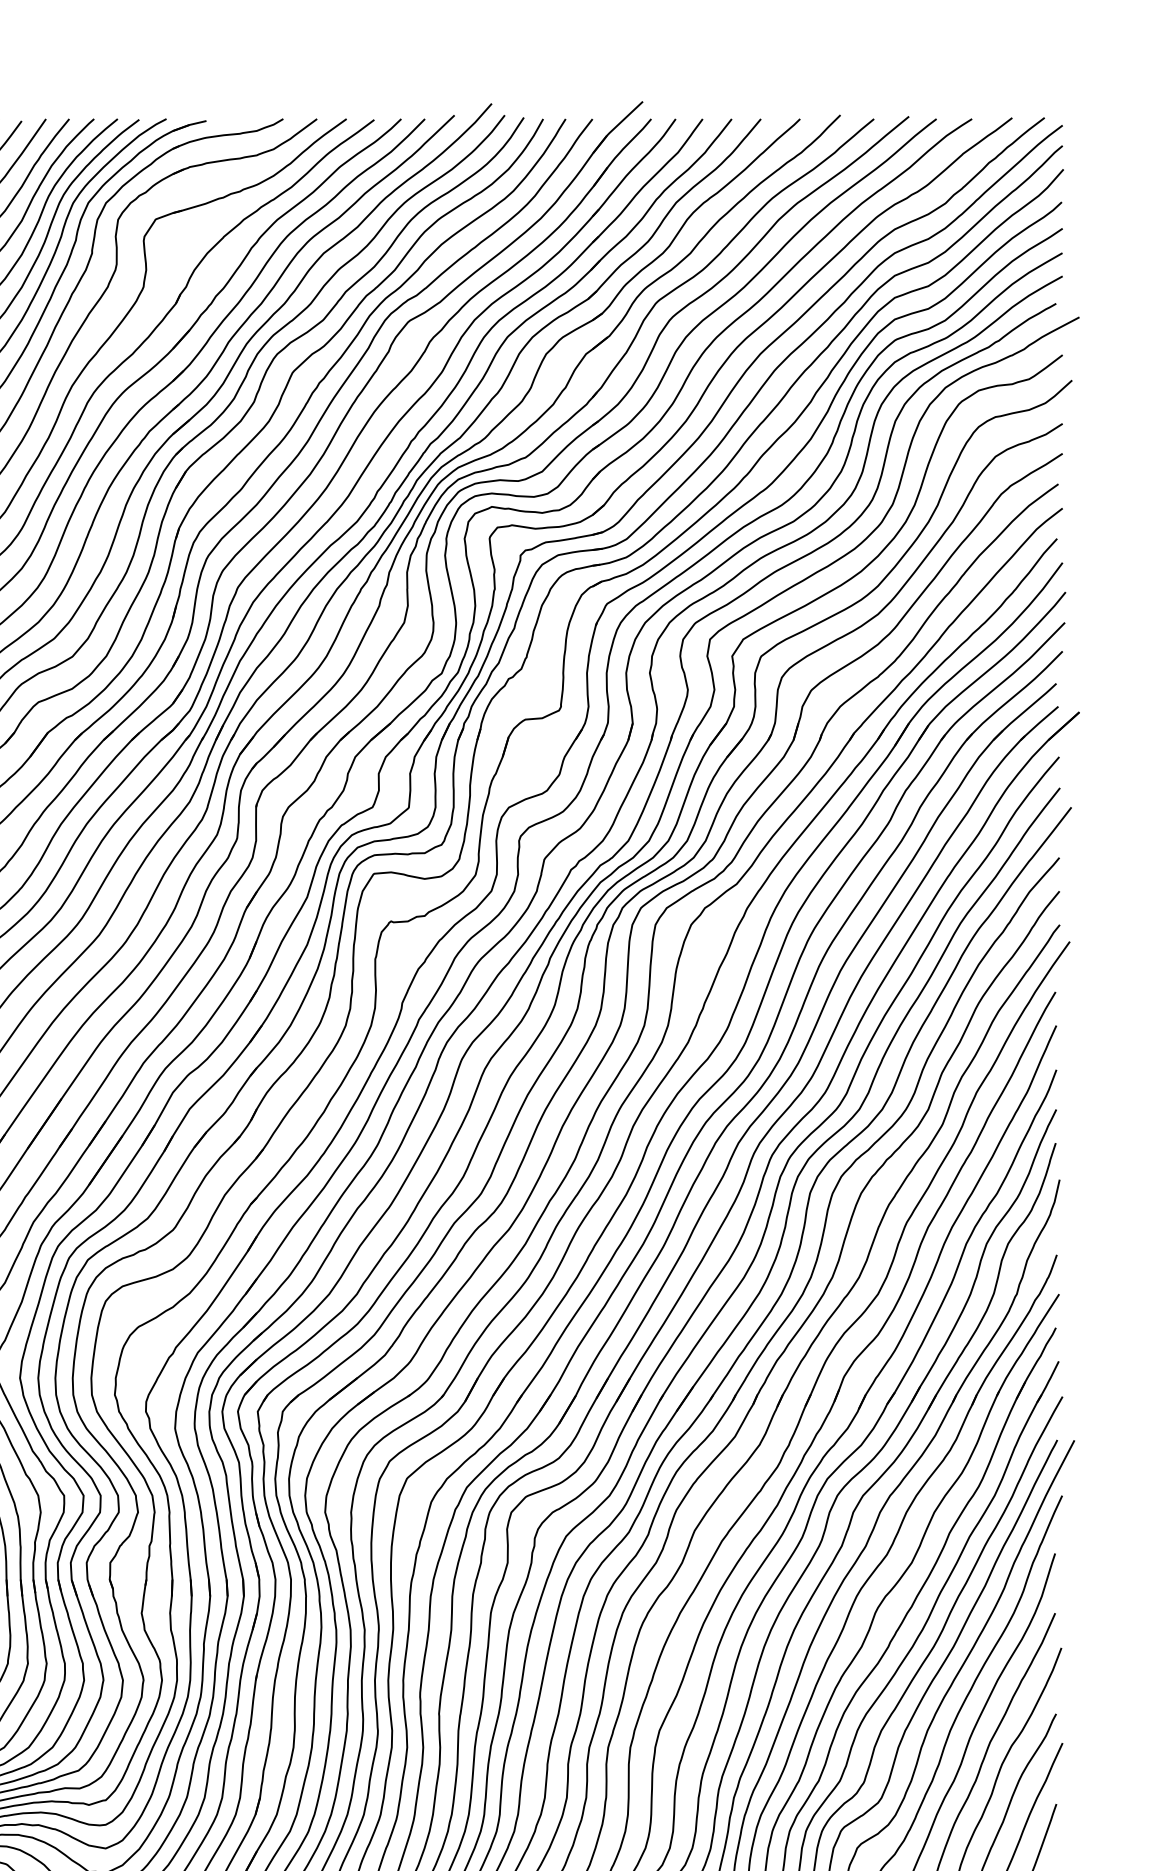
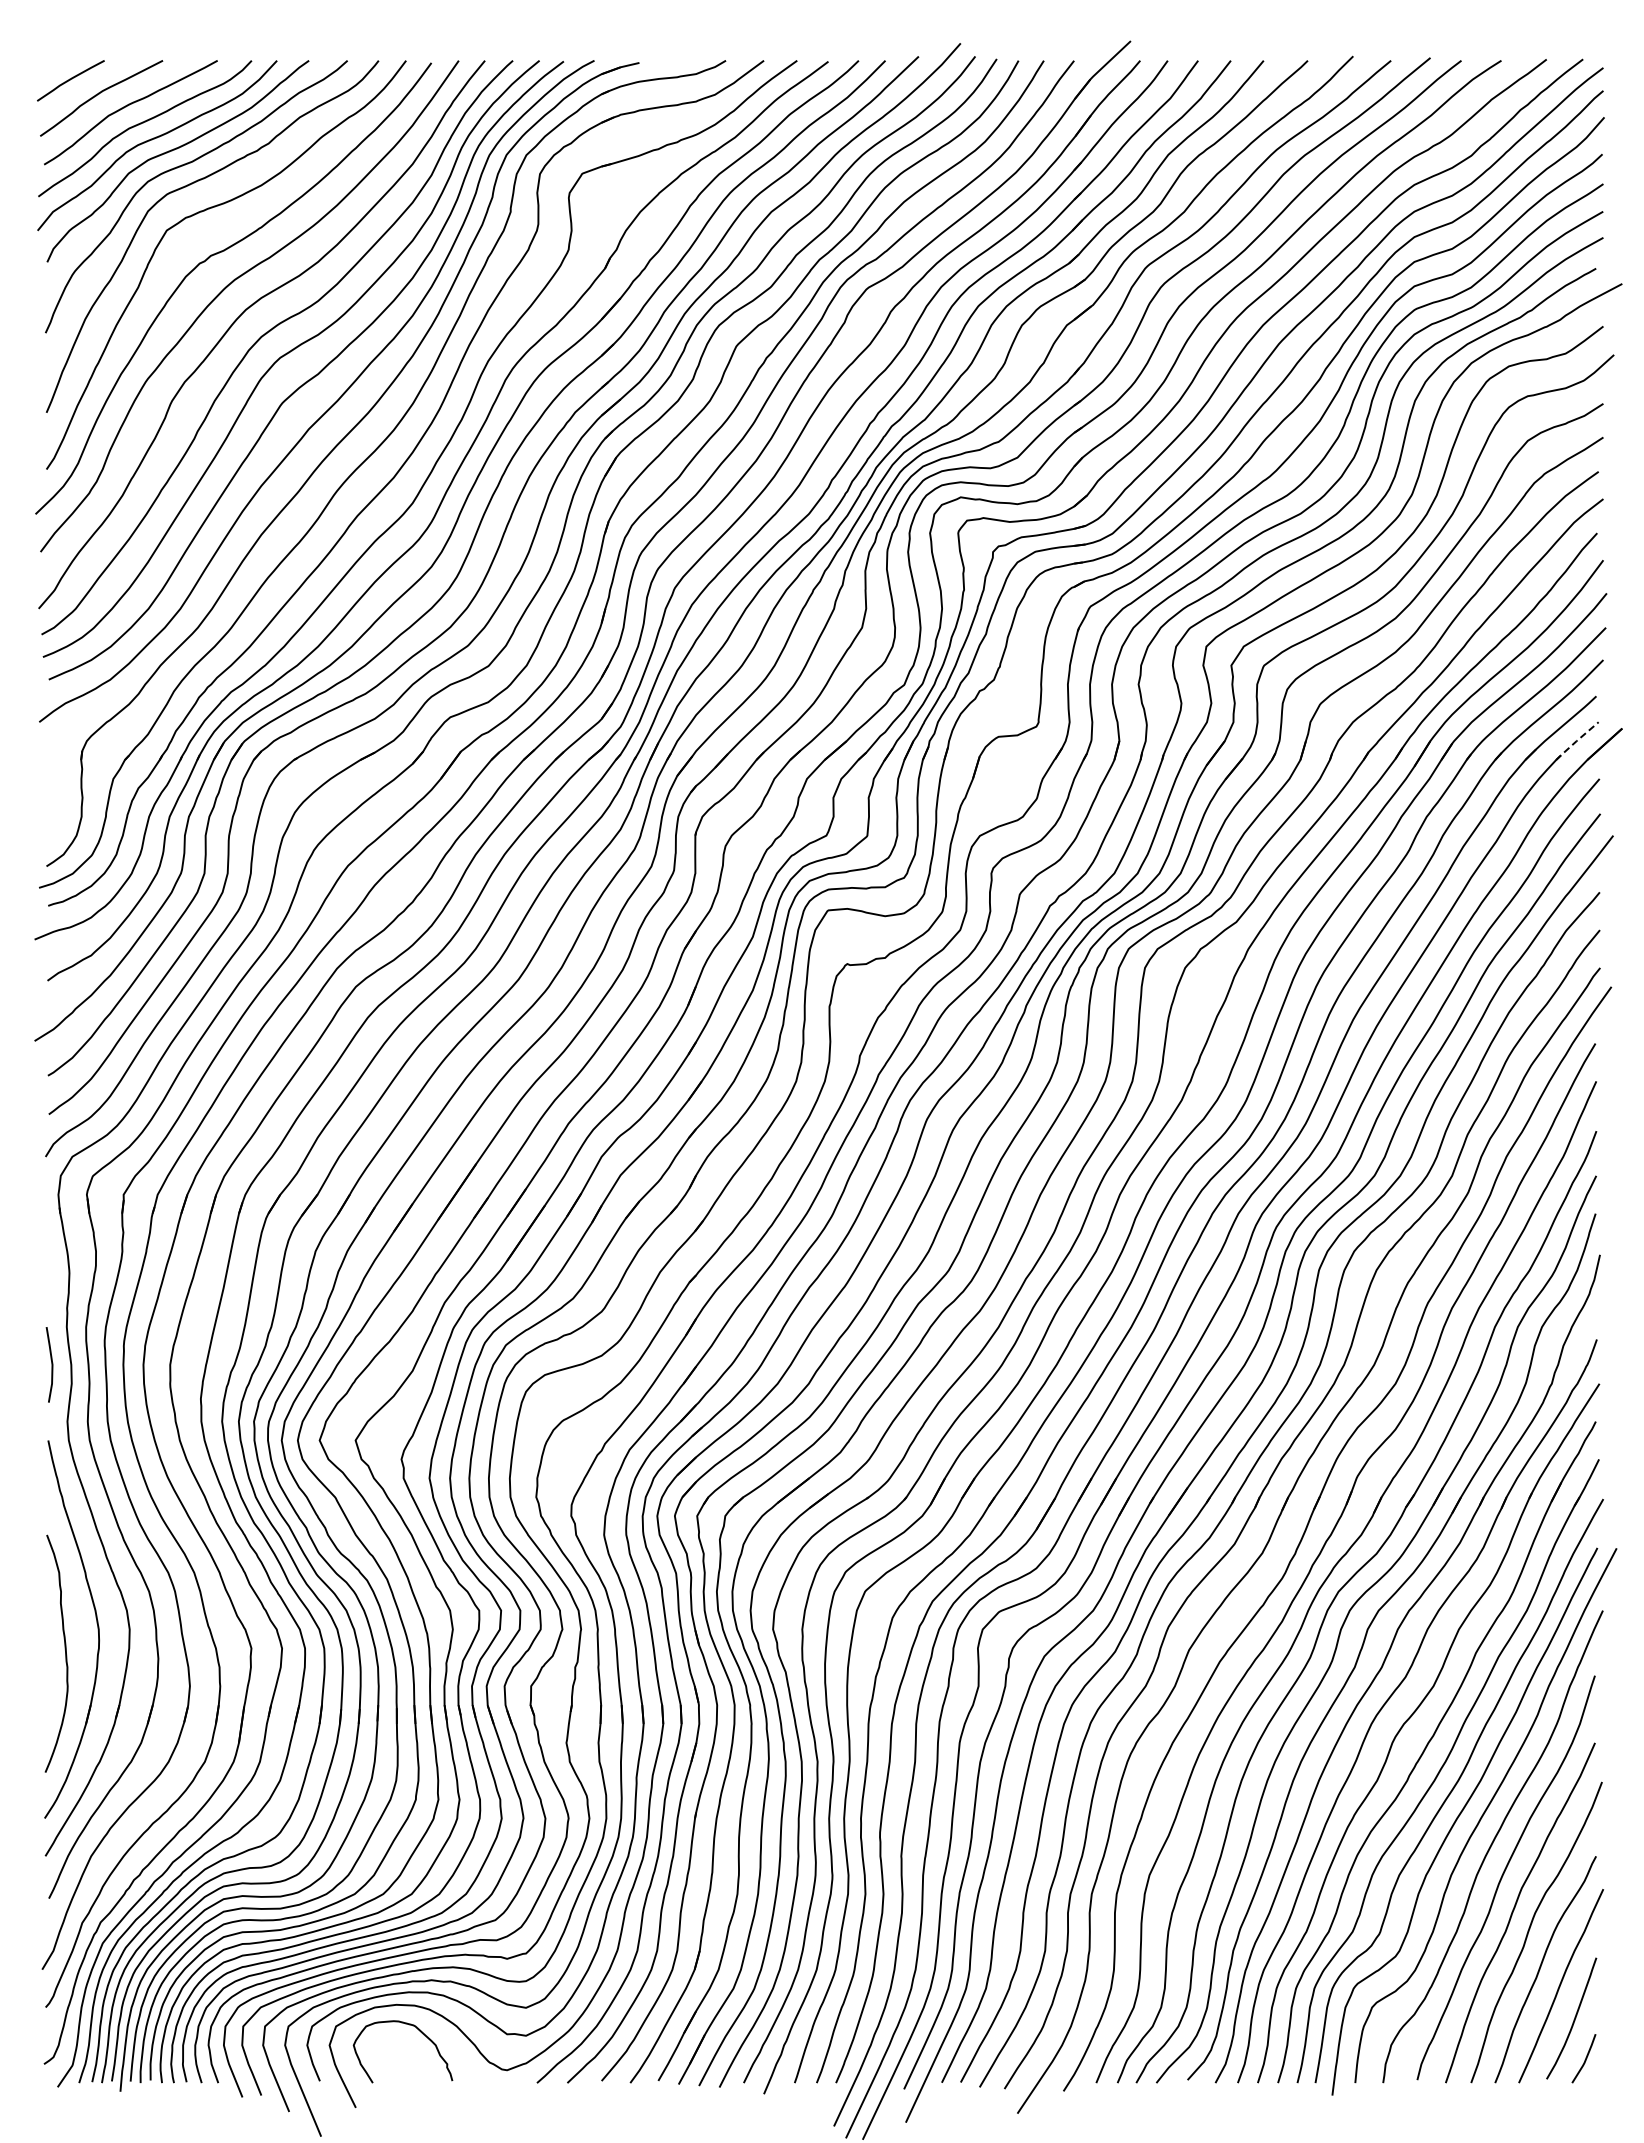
line: (1038, 723) -> (1576, 741), solid -> dashed

